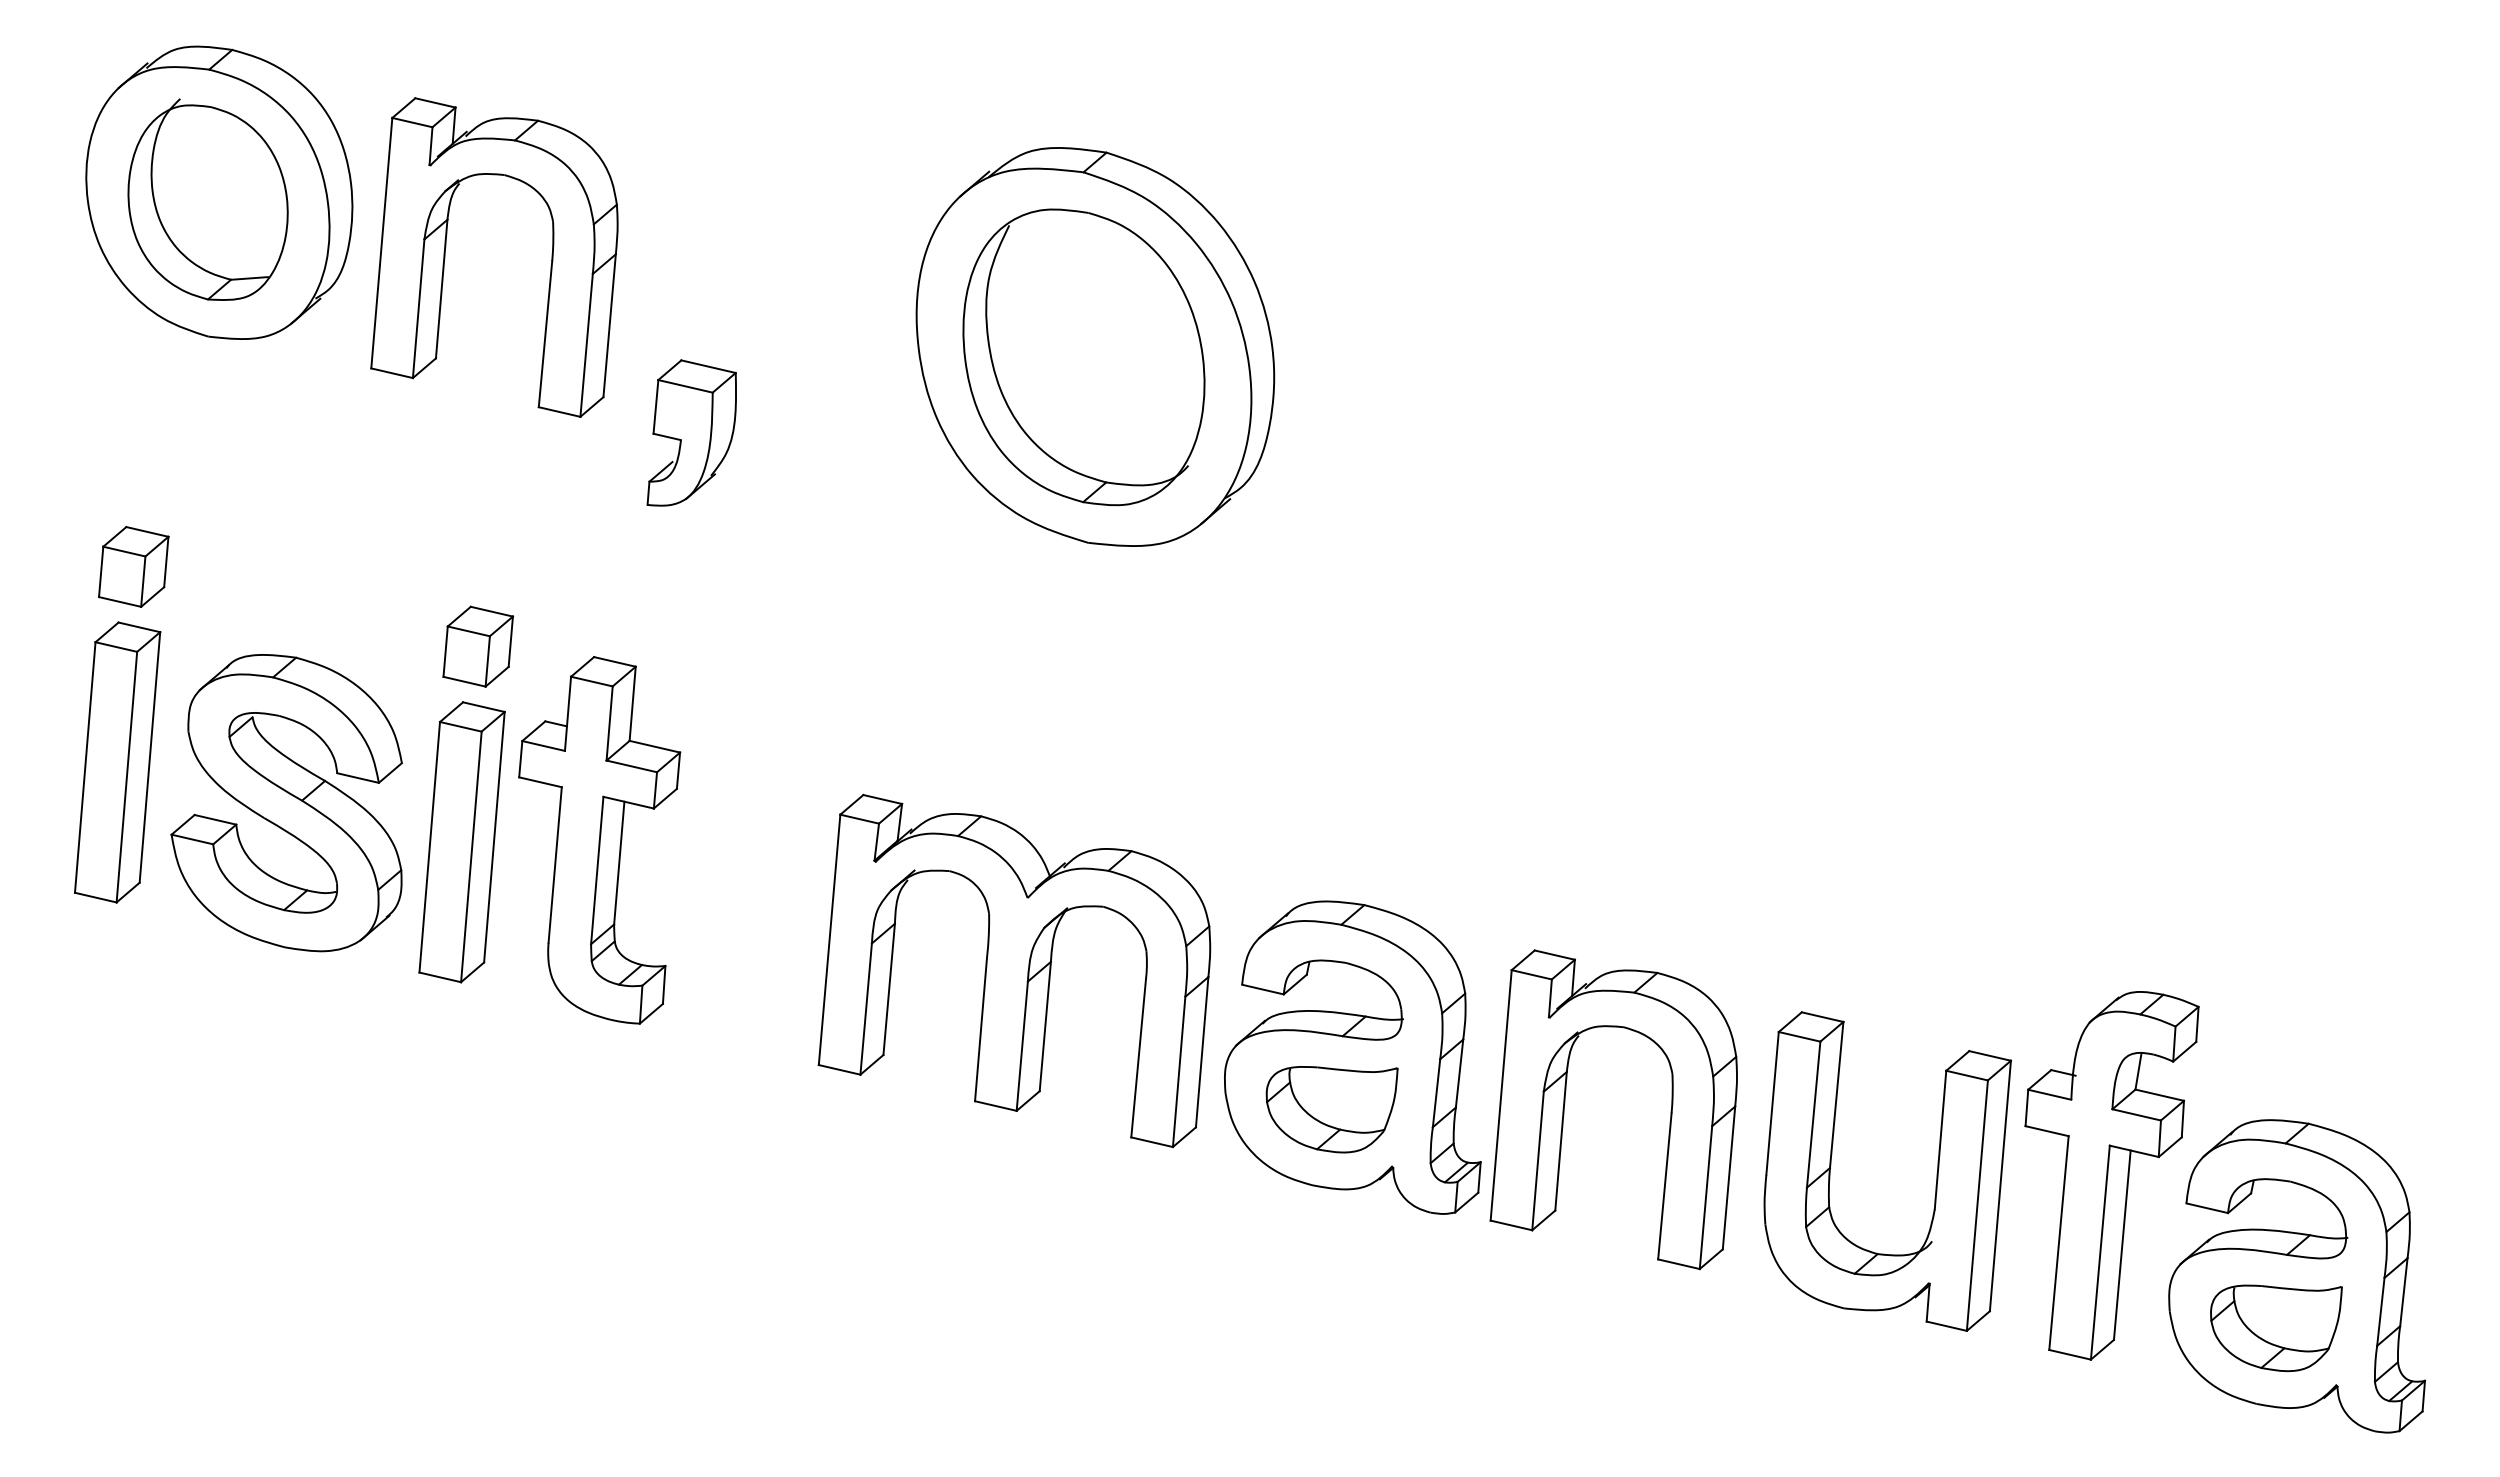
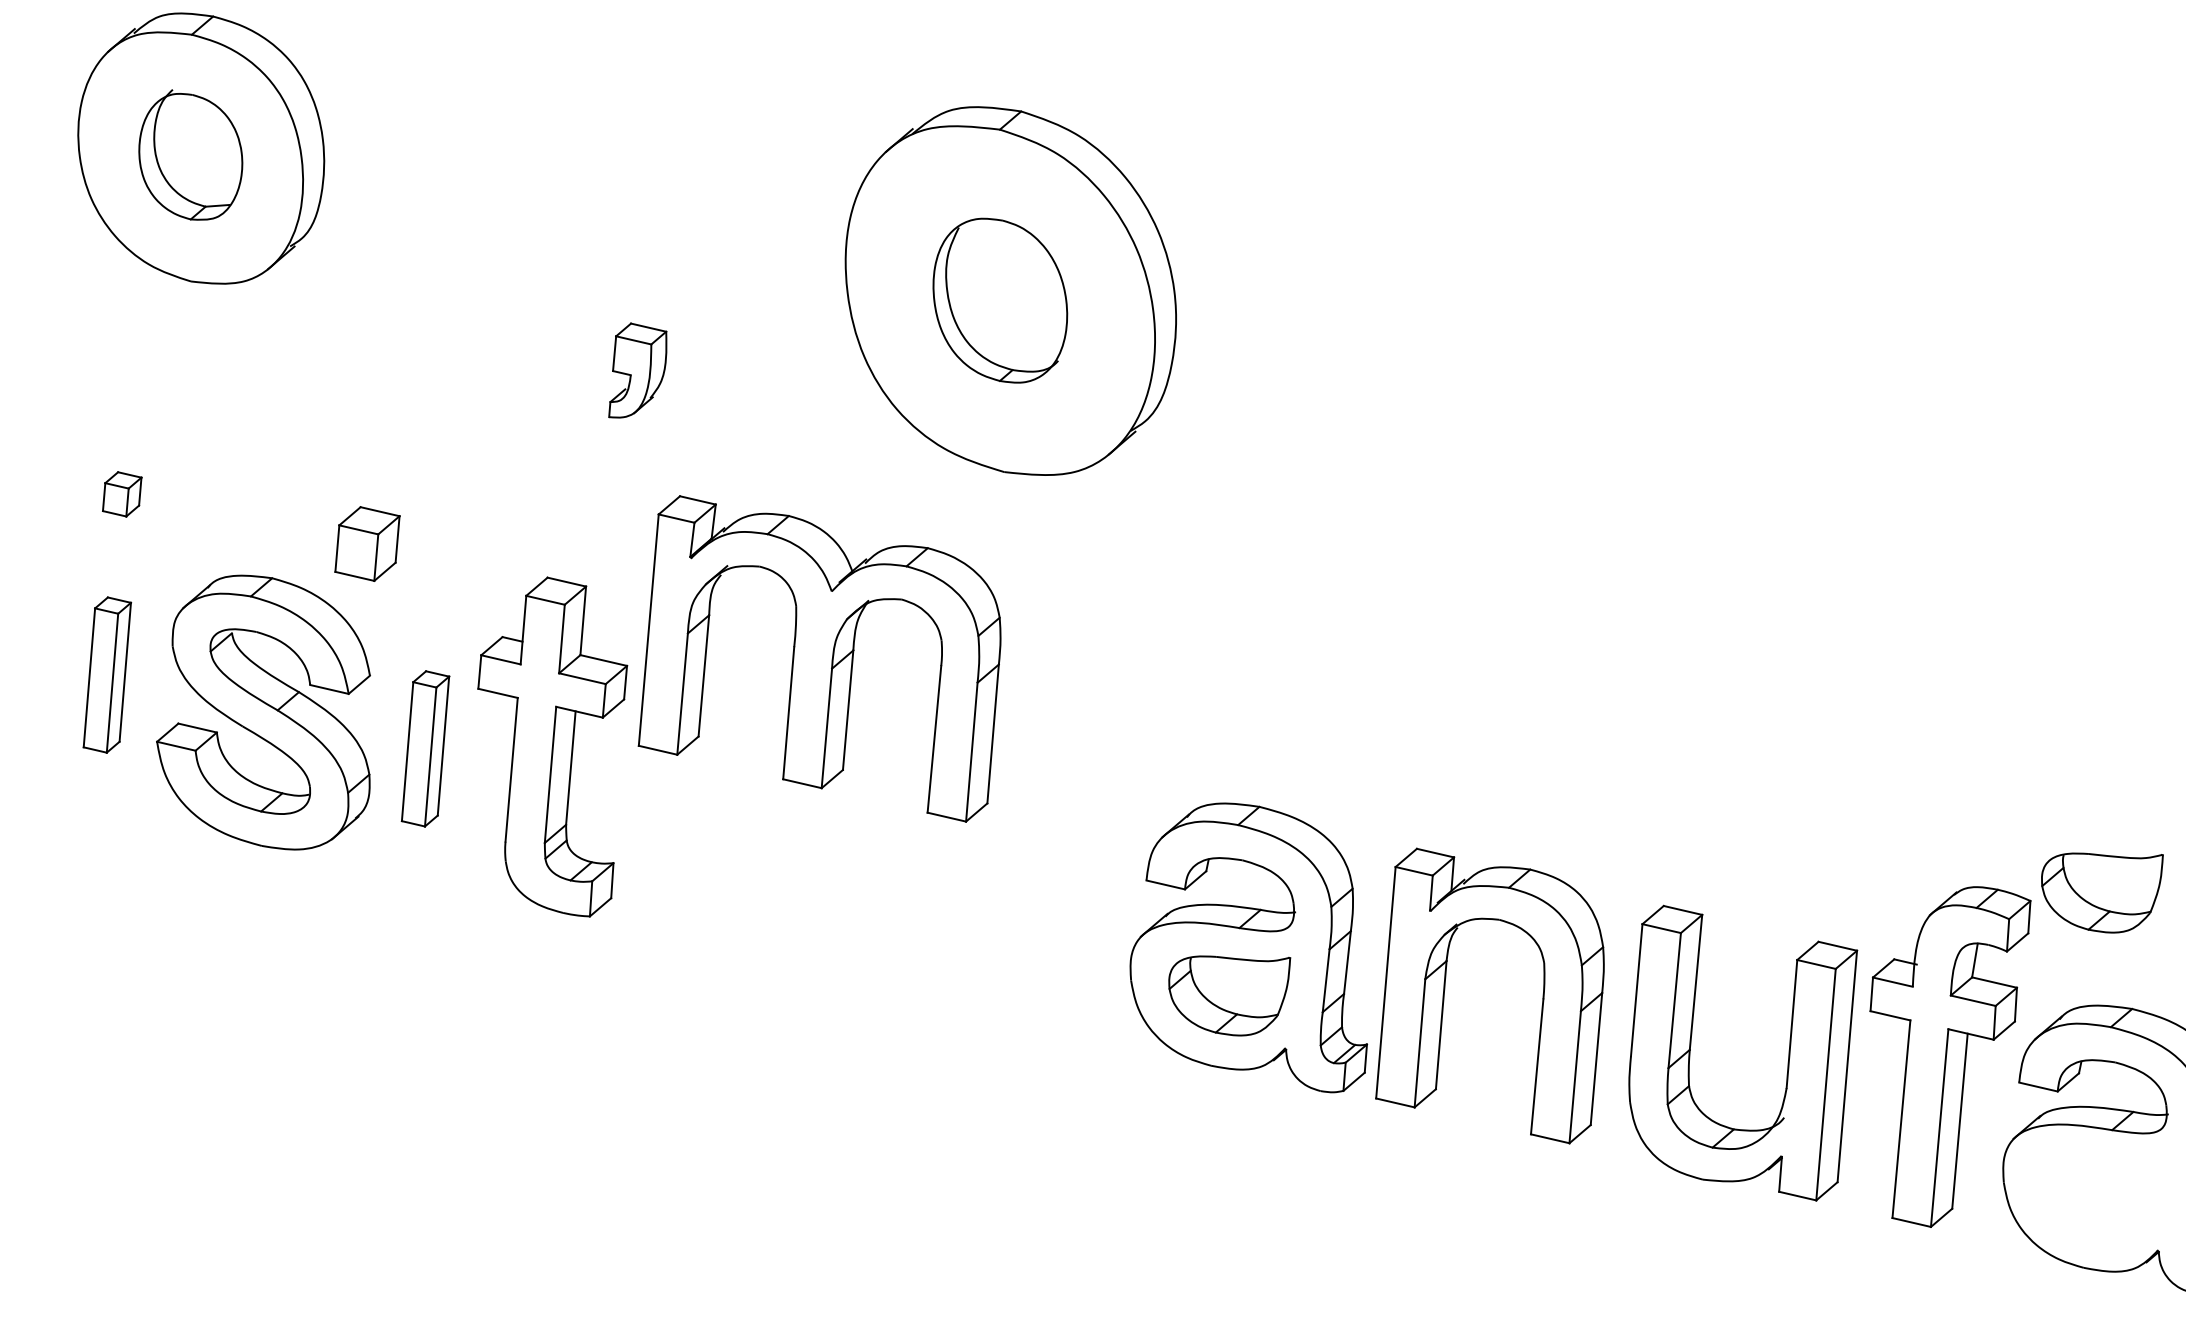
part: (207, 199) -> (190, 154), size x0.7
part: (445, 257) -> (410, 208), removed
part: (1083, 357) -> (999, 300), size x0.6
part: (691, 432) -> (637, 370), size x0.7
part: (133, 566) -> (121, 493), size x0.6
part: (477, 646) -> (366, 543), moved
part: (117, 762) -> (107, 675), size x0.6
part: (461, 842) -> (425, 749), size x0.6
part: (1014, 970) -> (819, 658), moved
part: (2276, 1328) -> (2102, 893), moved

